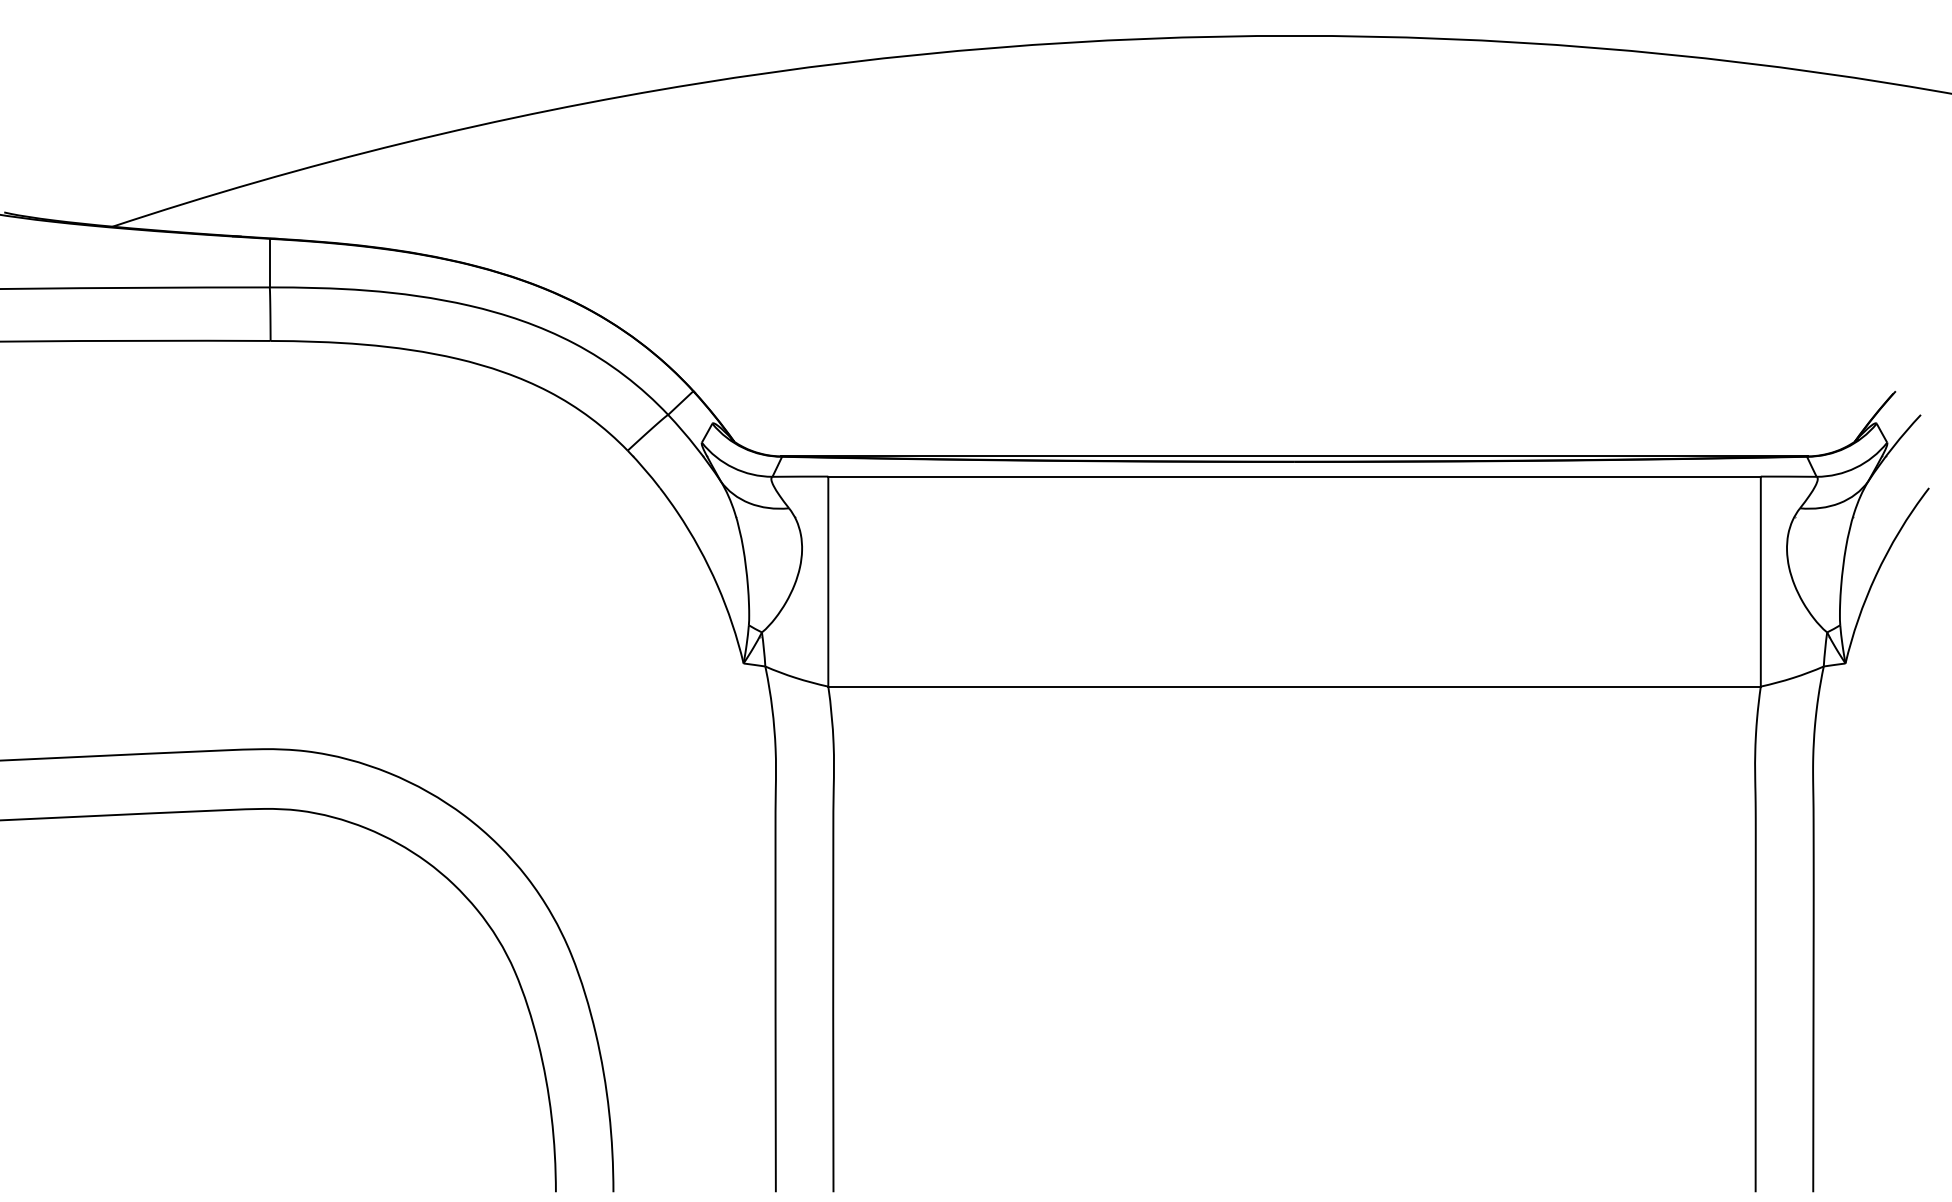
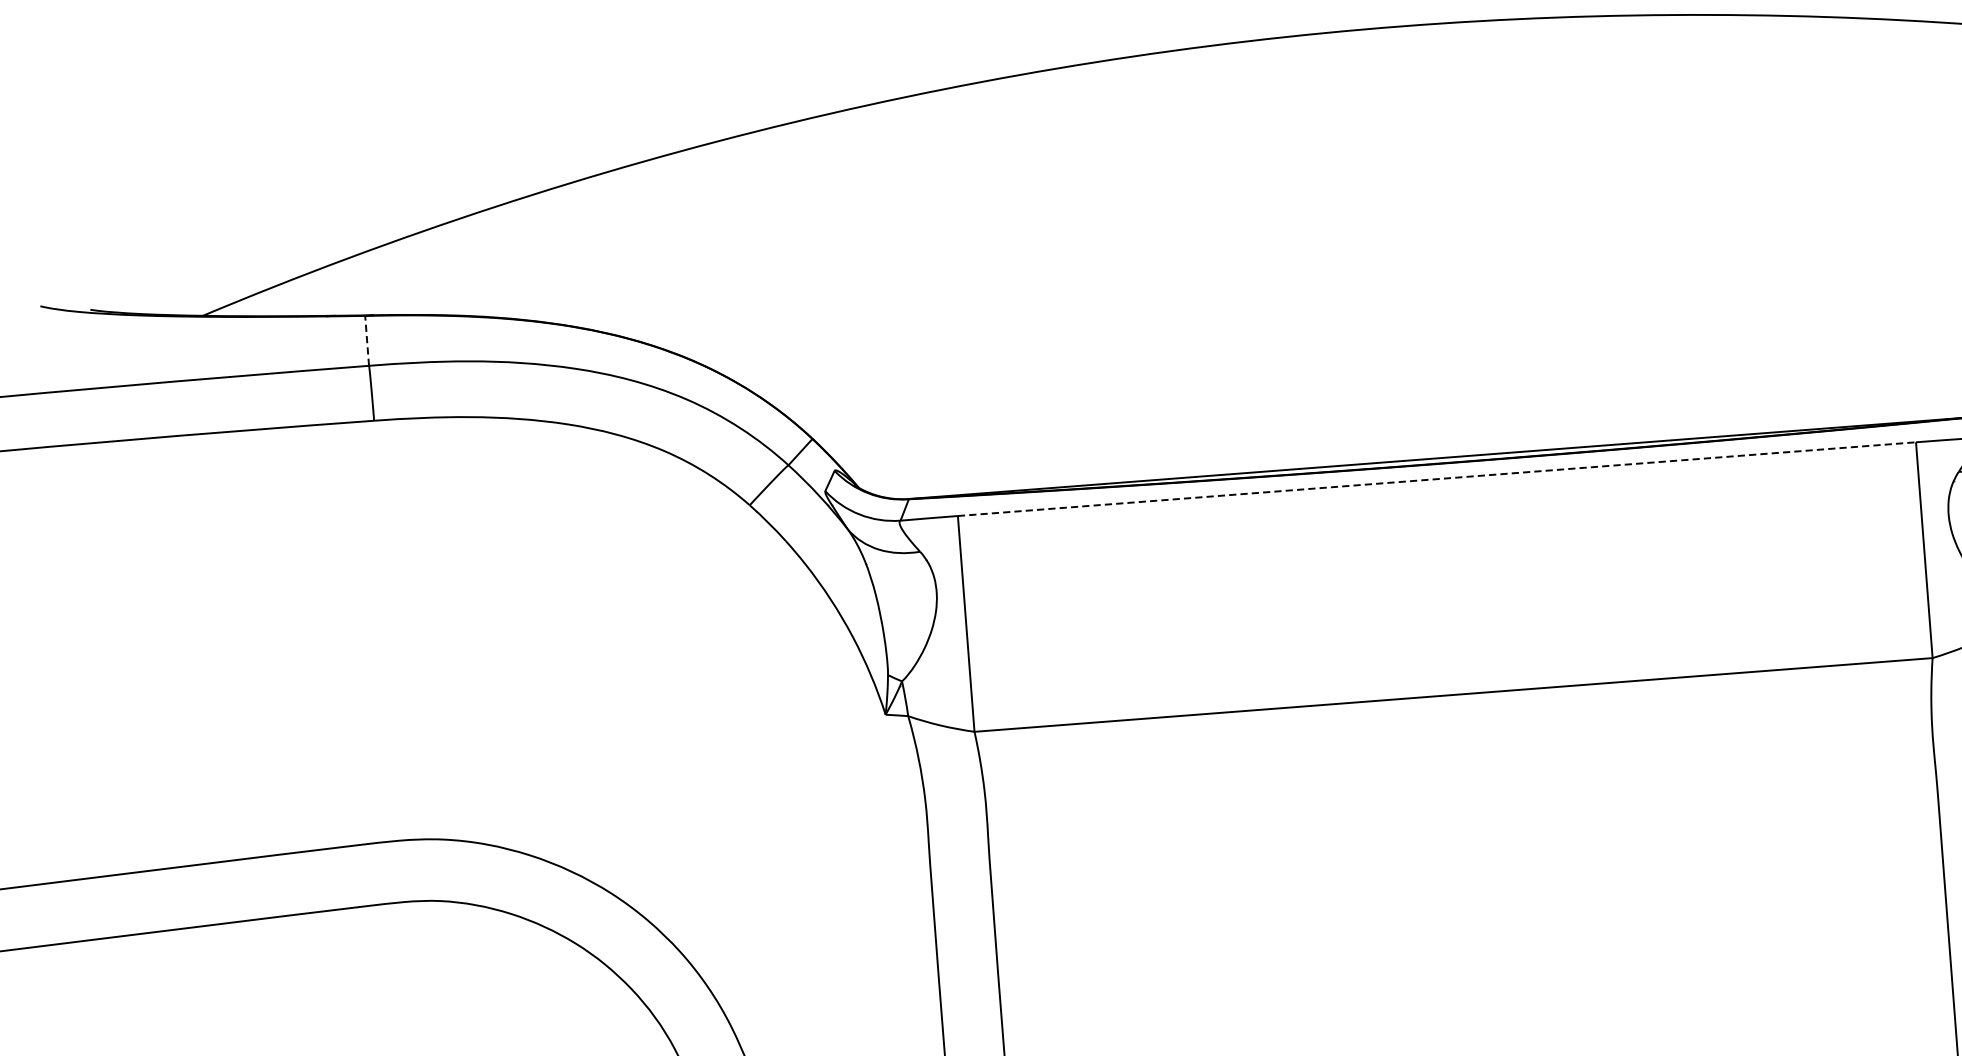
line: (269, 262) -> (366, 340), solid -> dashed
line: (1295, 476) -> (1437, 478), solid -> dashed

